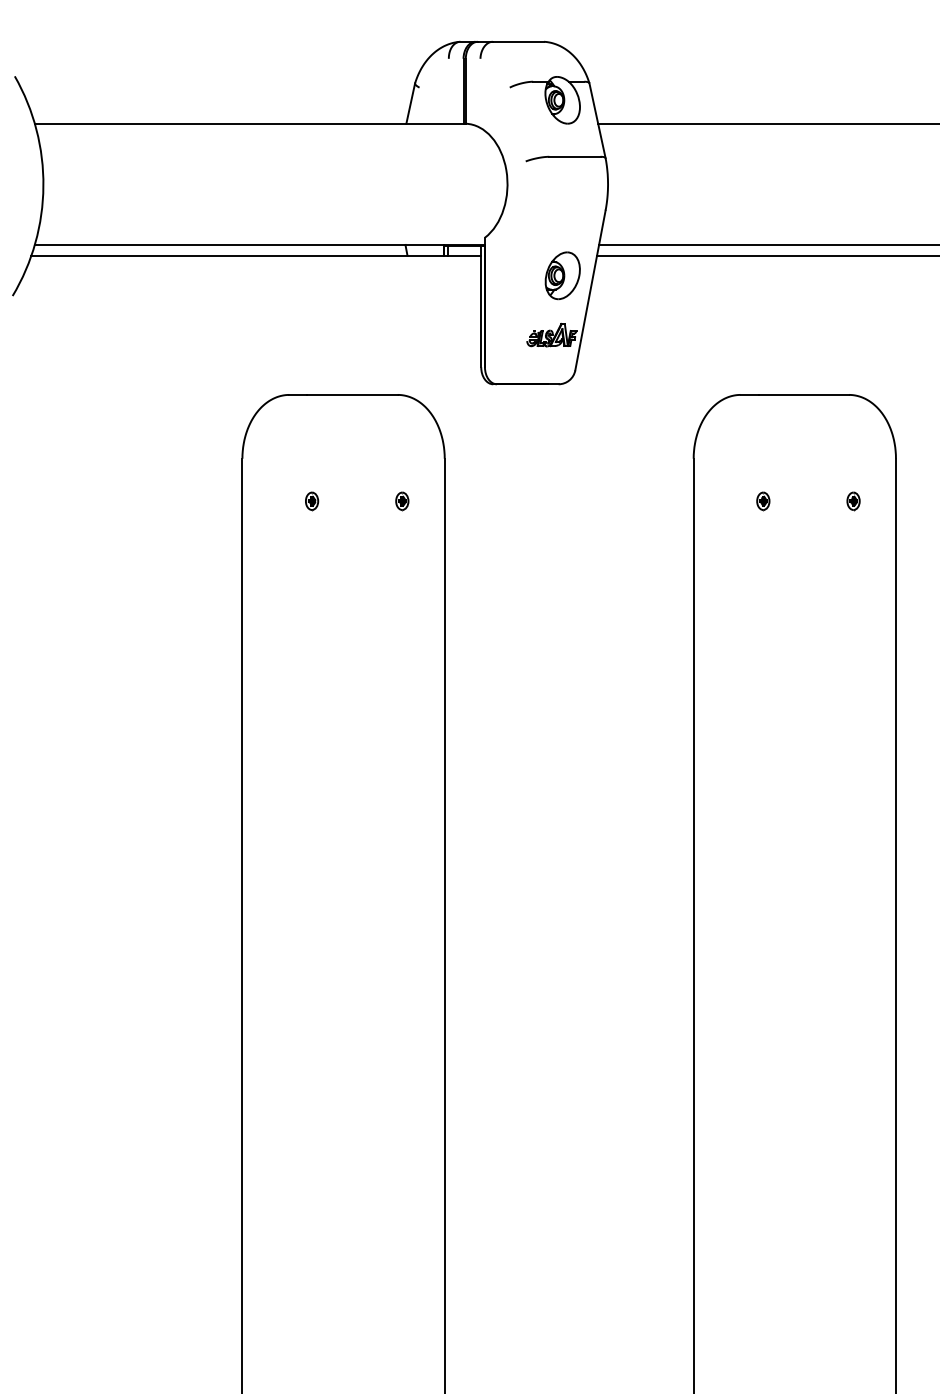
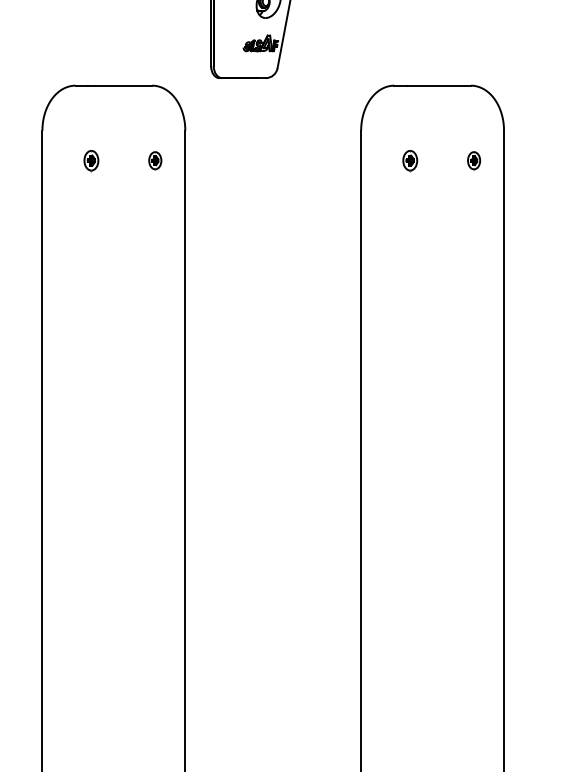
part: (312, 501) -> (91, 160), size x1.6
part: (402, 501) -> (155, 160), size x1.4
part: (763, 501) -> (410, 160), size x1.6
part: (853, 501) -> (474, 160), size x1.4

